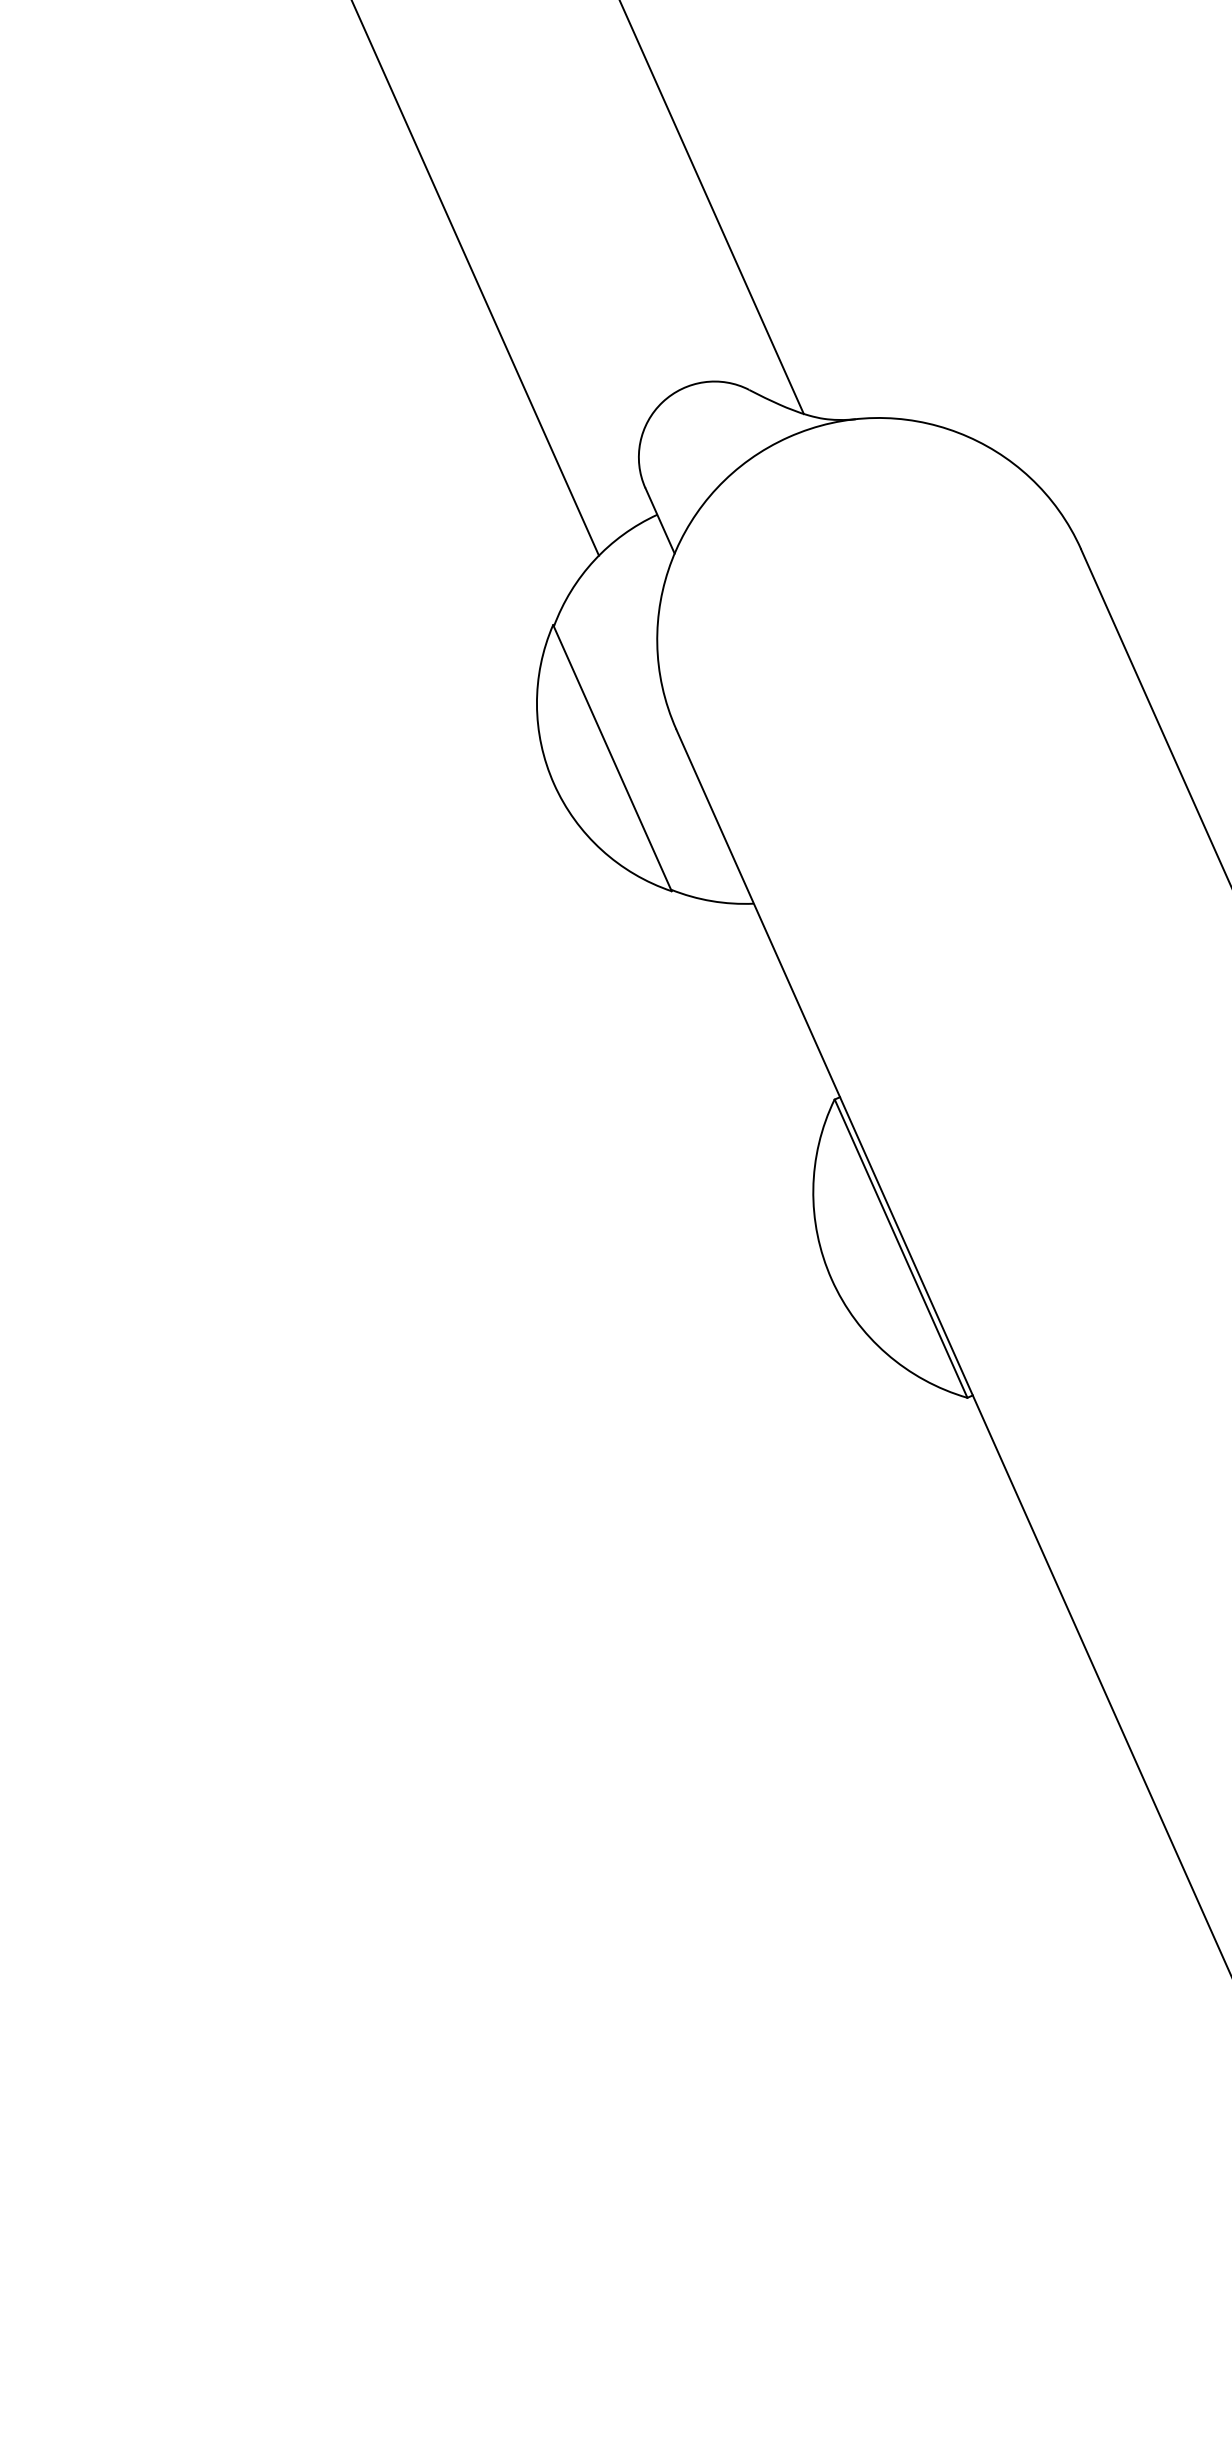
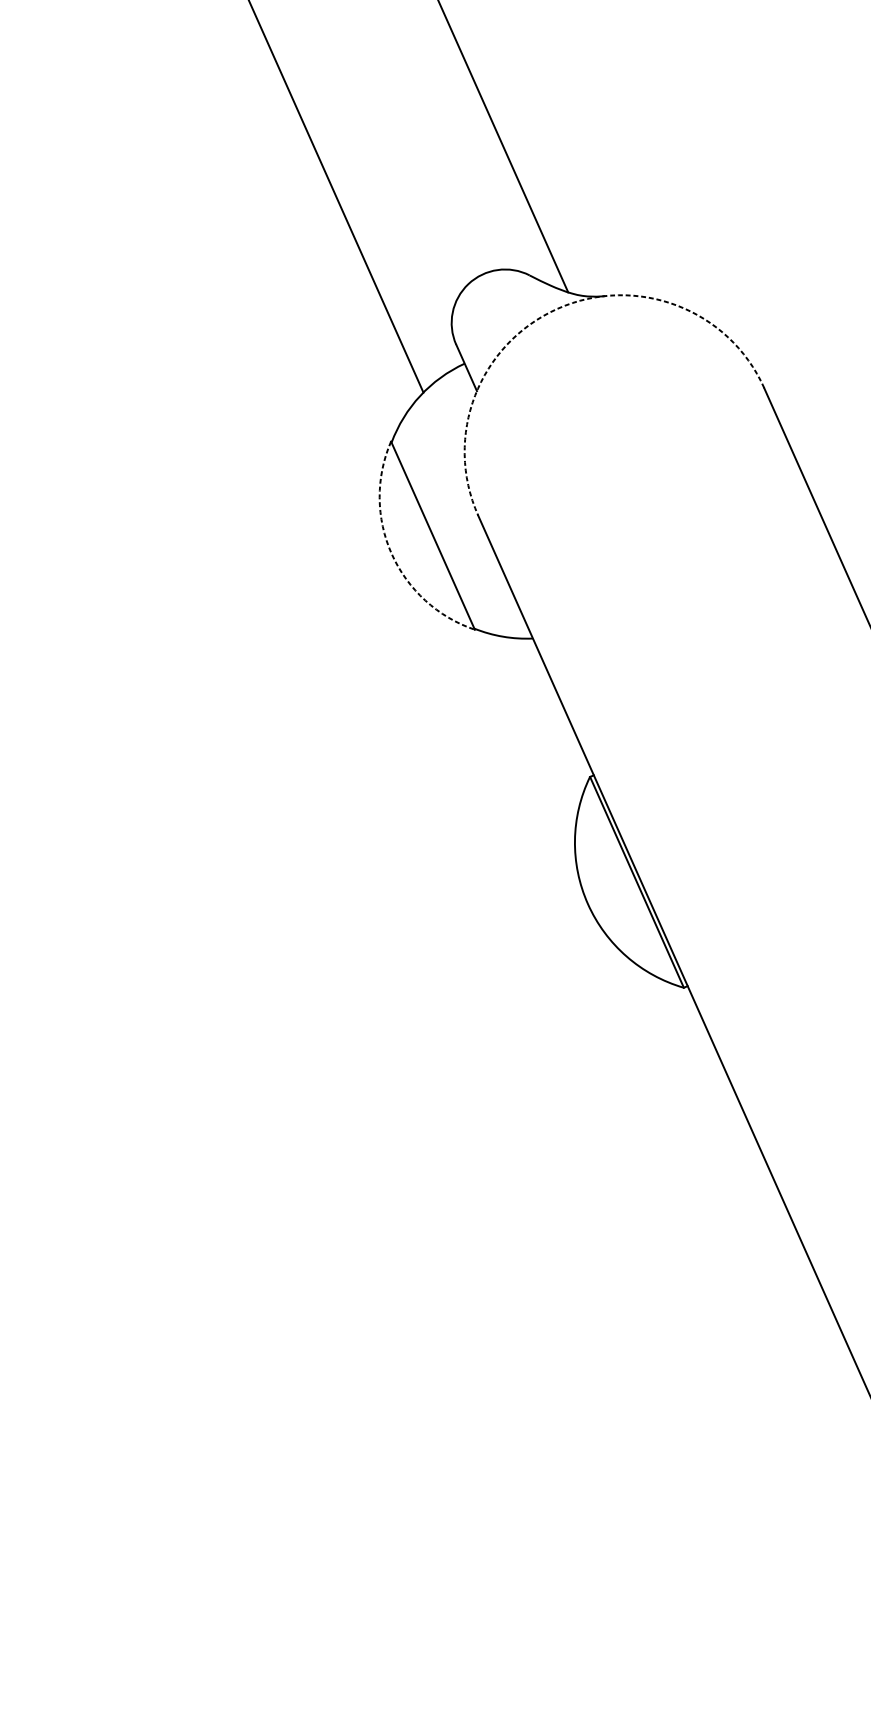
arc: (788, 437) -> (557, 309), solid -> dashed
arc: (554, 784) -> (392, 554), solid -> dashed

